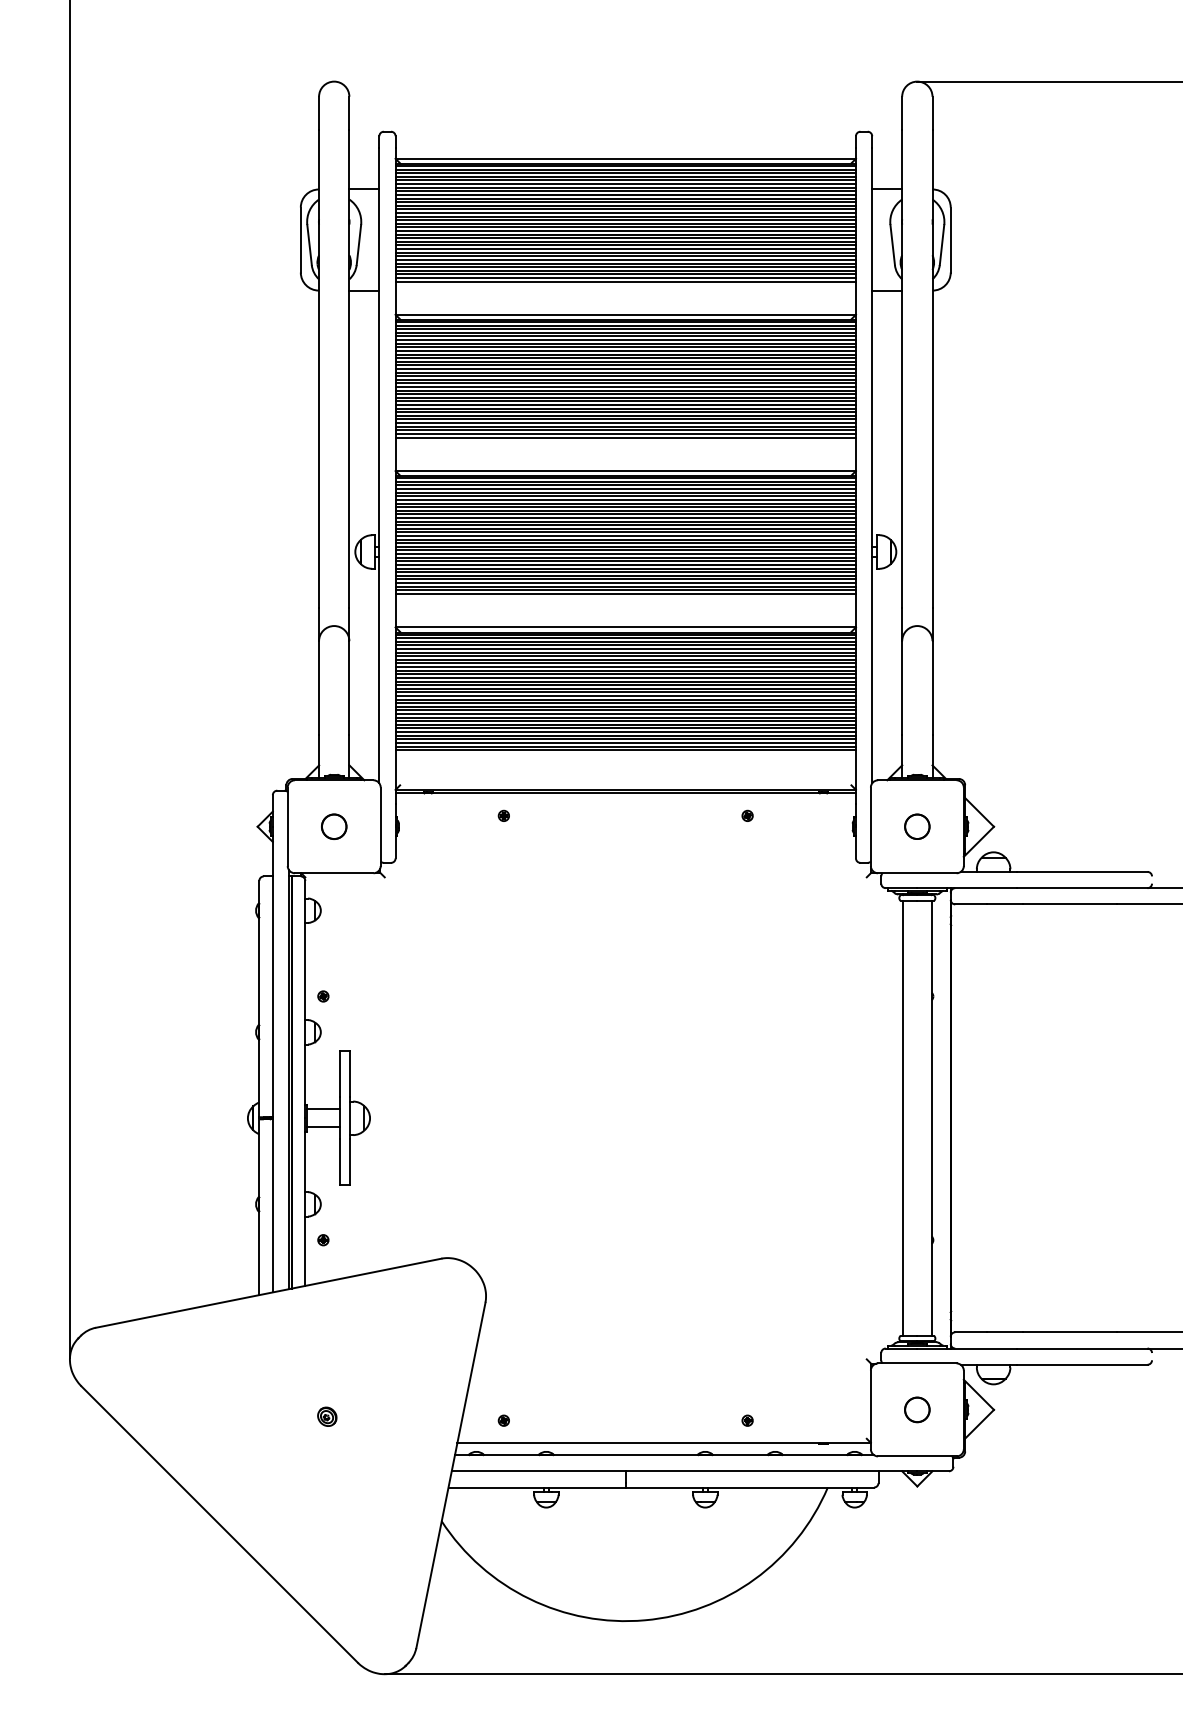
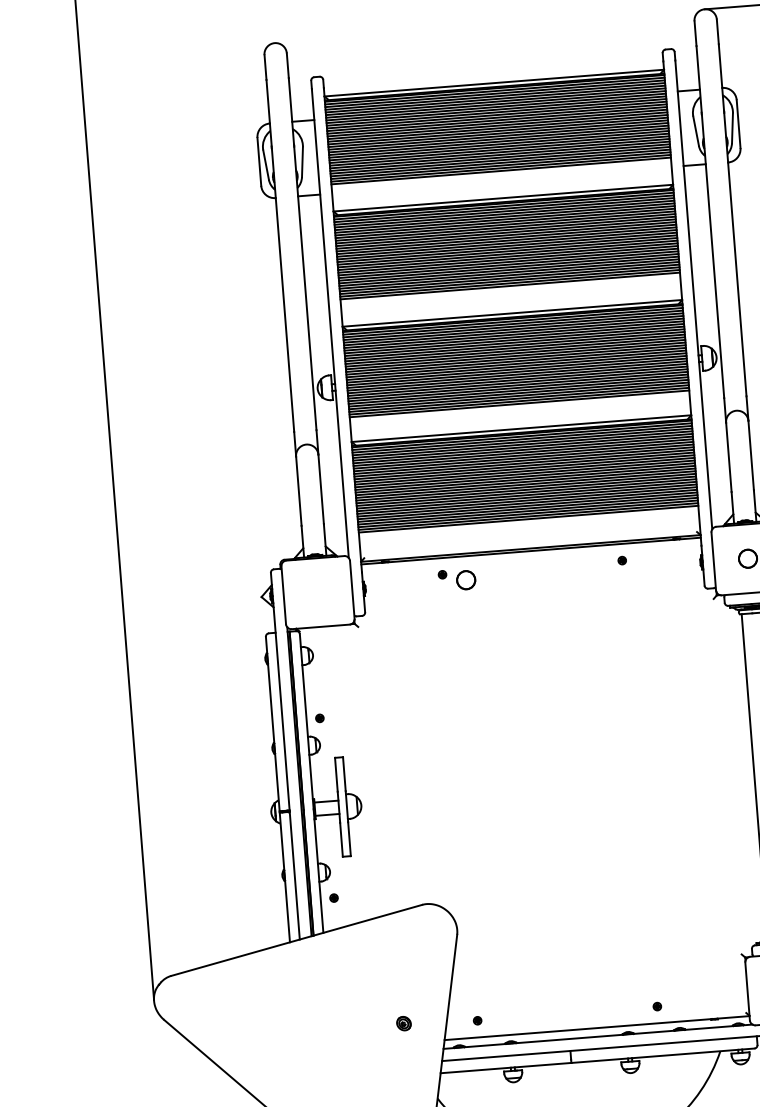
line: (625, 281) -> (501, 173), removed
line: (625, 437) -> (510, 288), removed
circle: (334, 826) -> (466, 579), moved
part: (327, 1416) -> (404, 1023), moved

